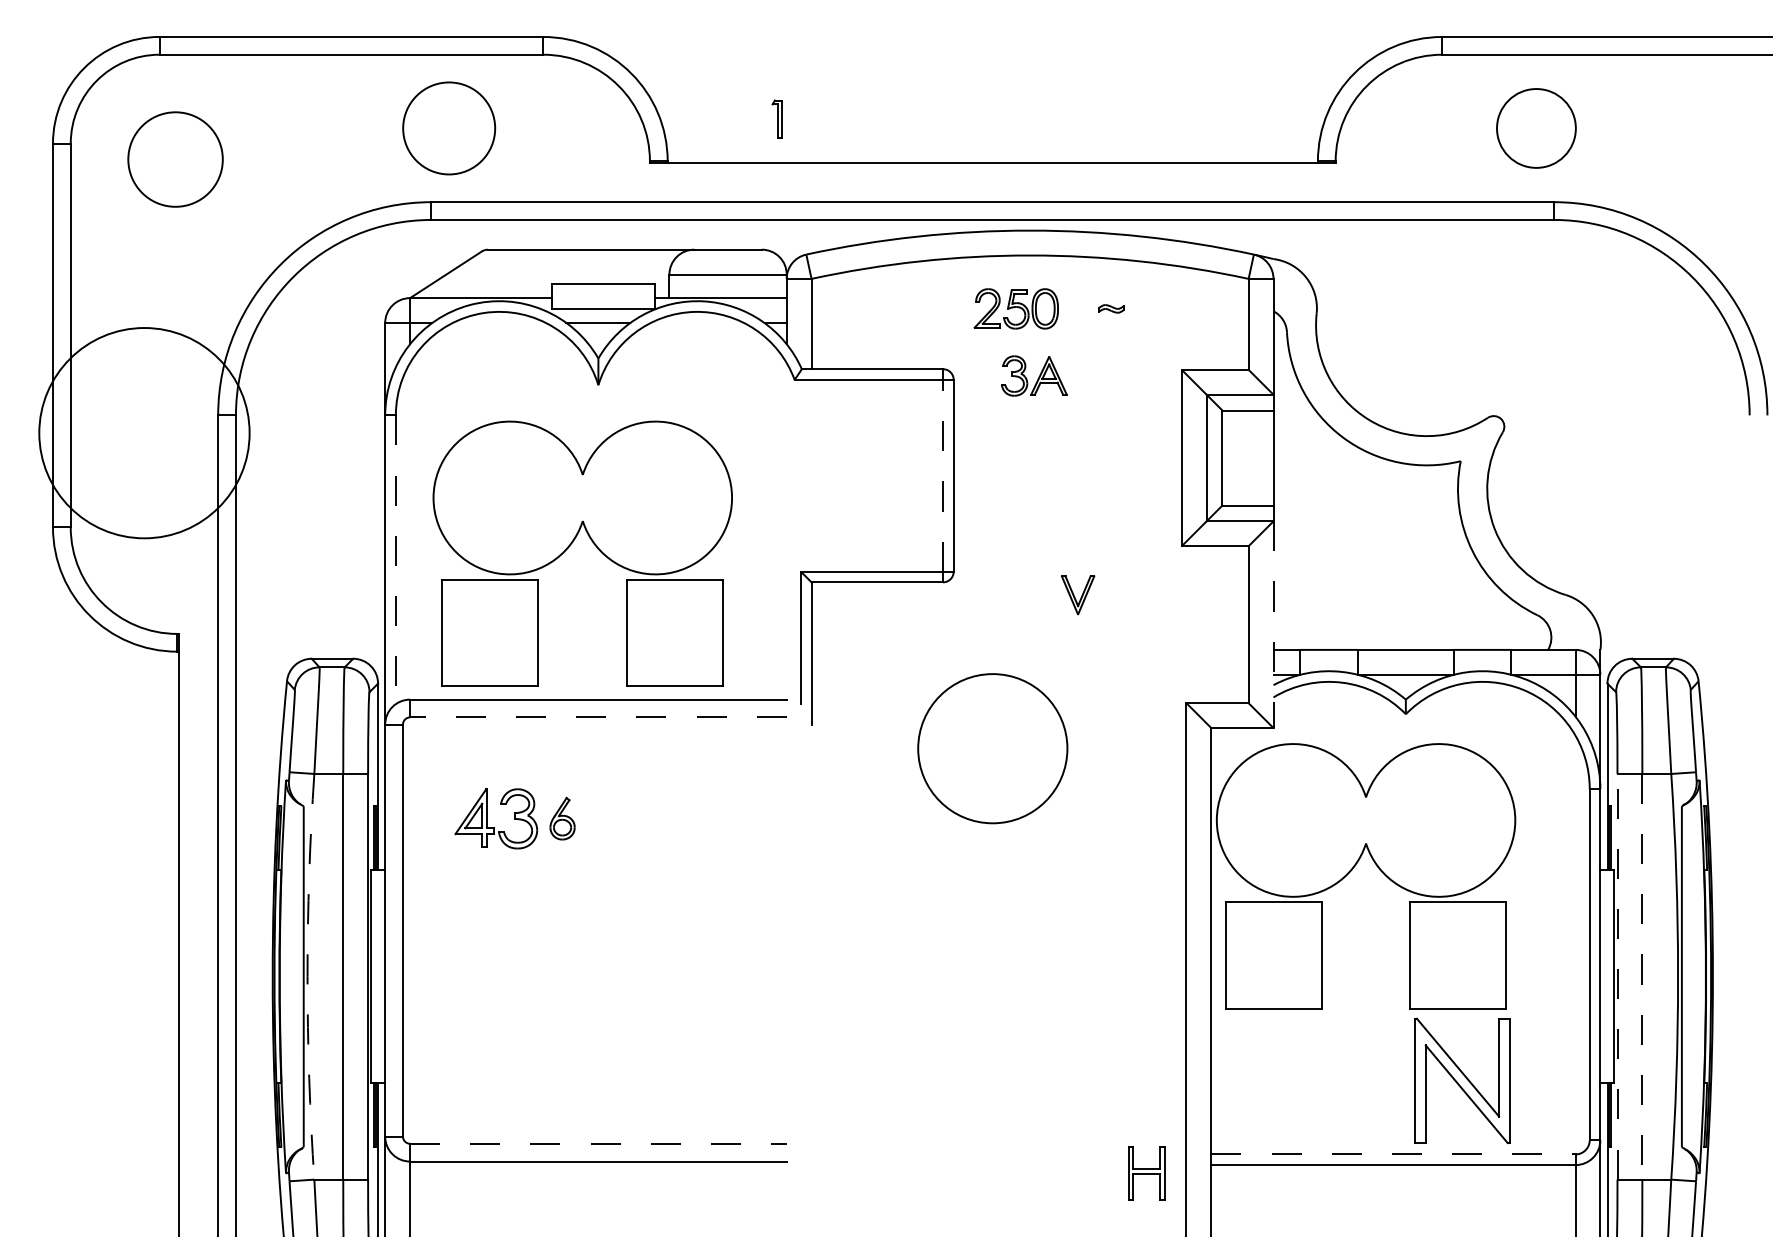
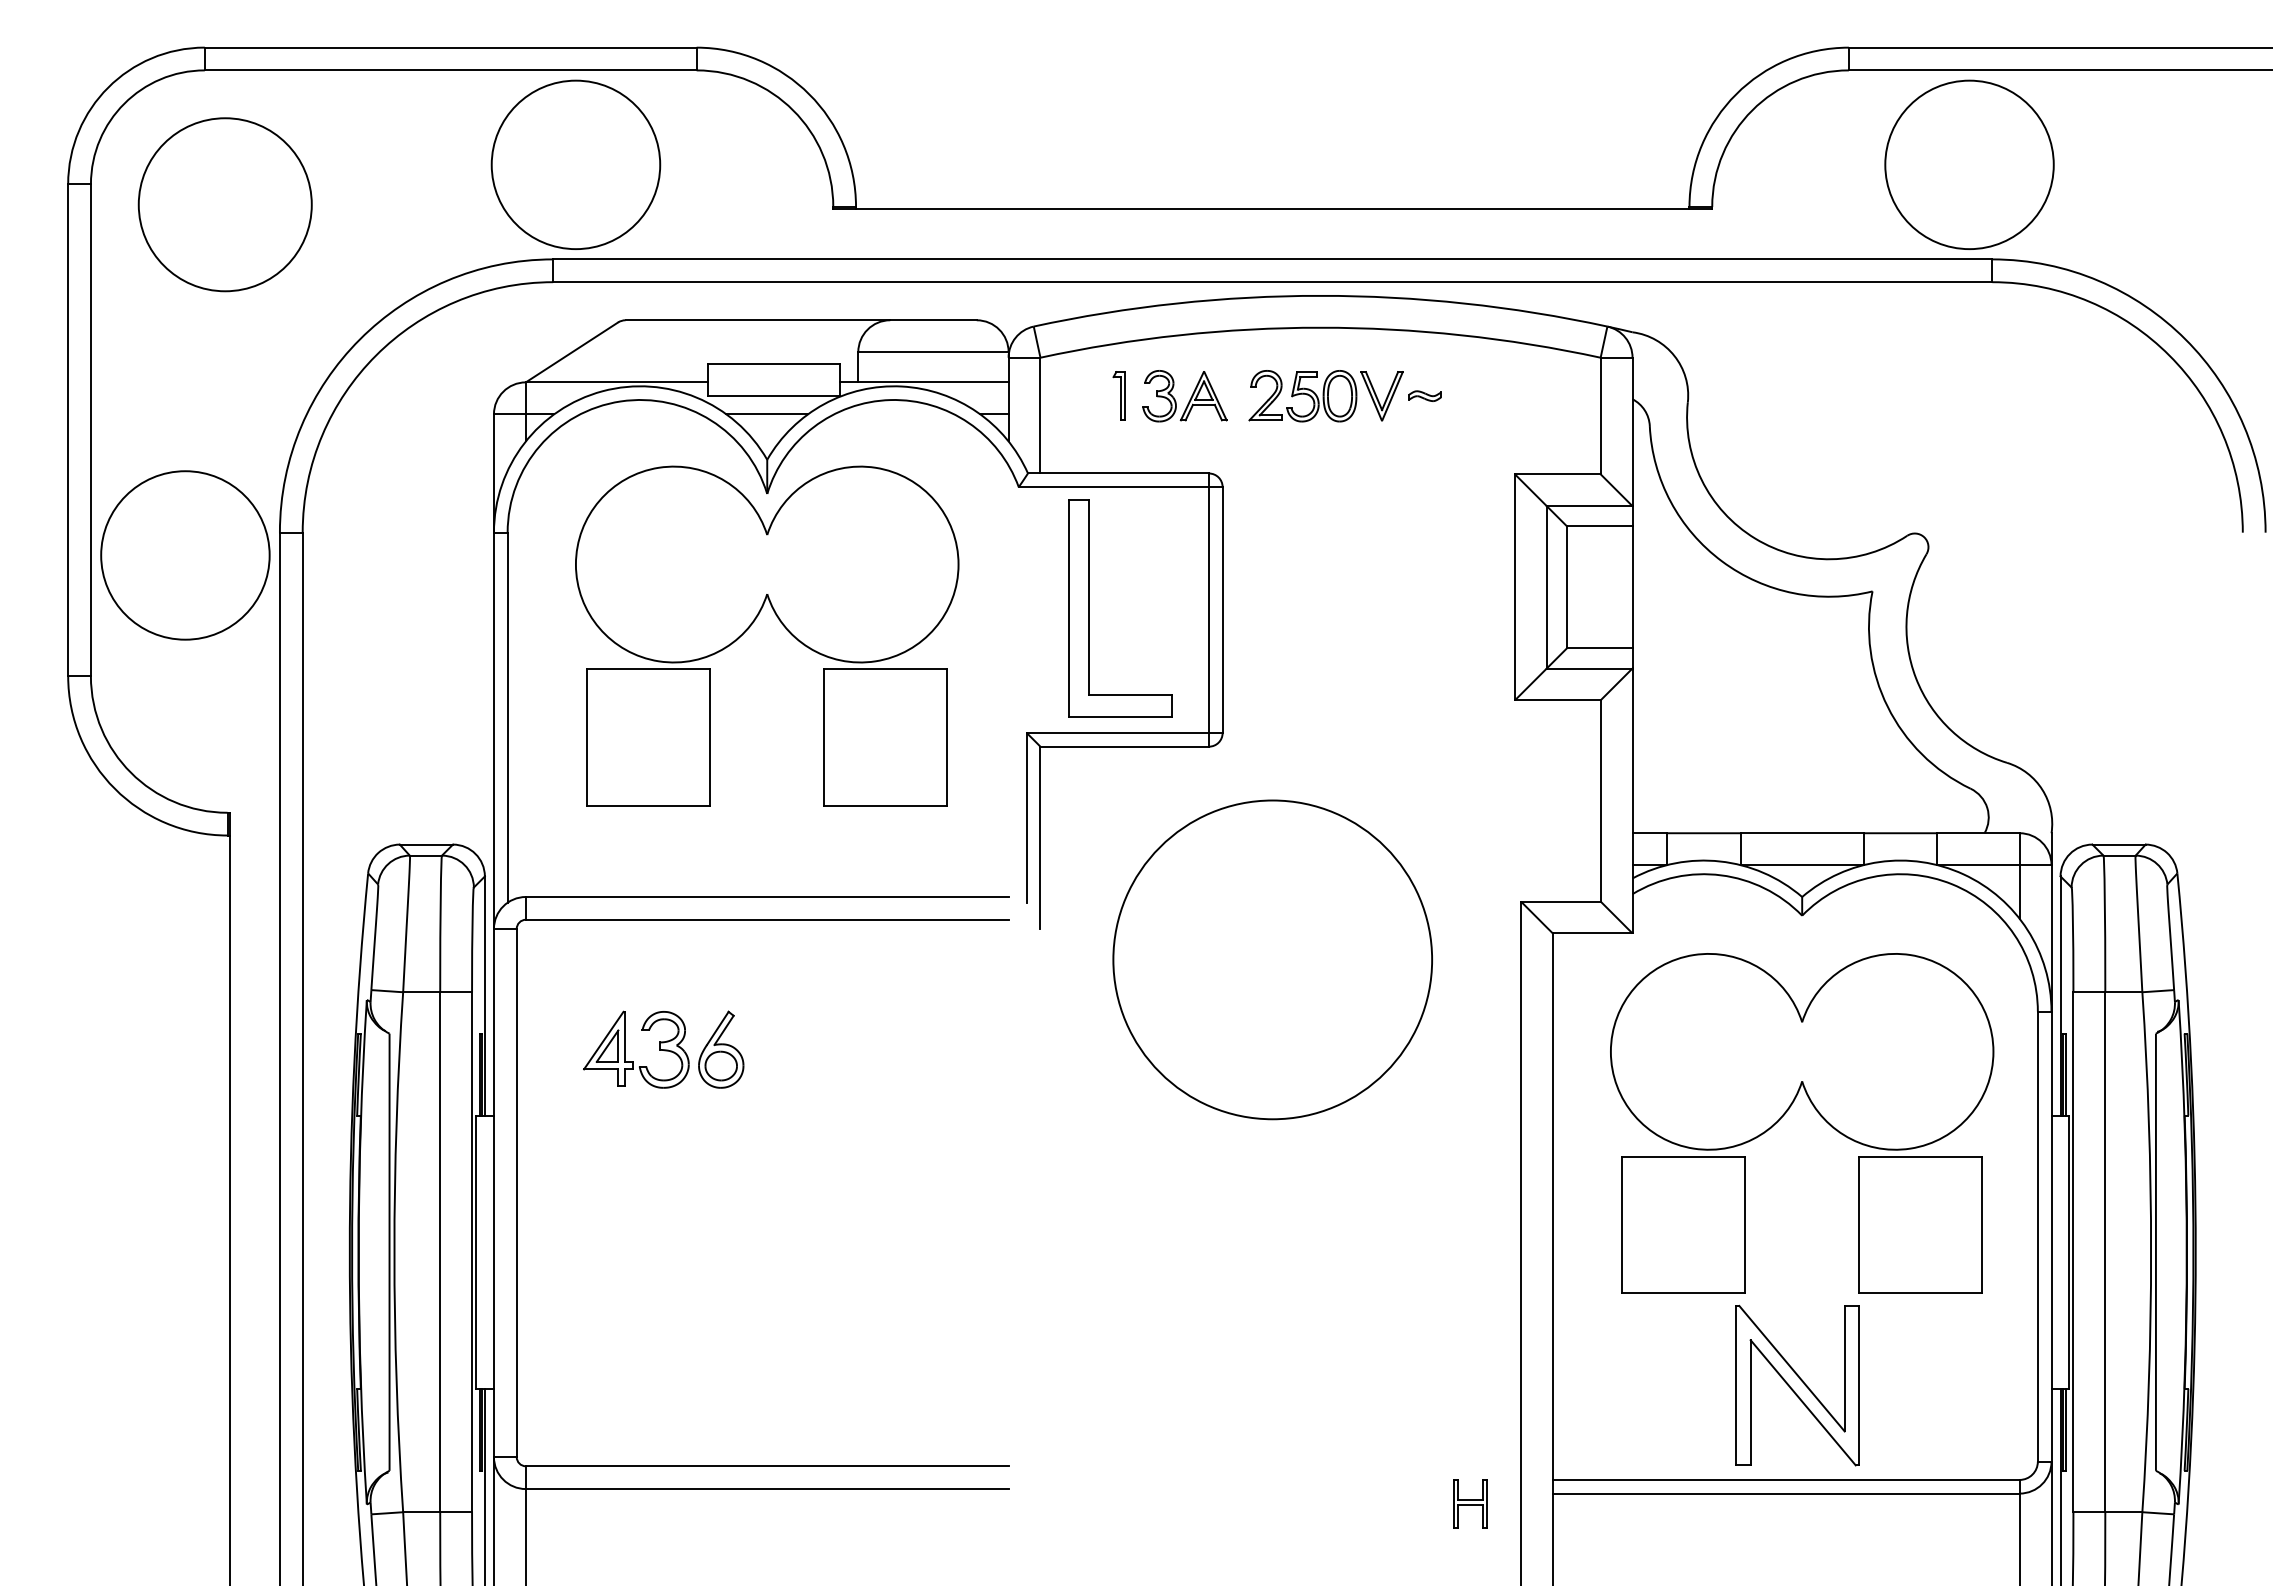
part: (776, 118) -> (1118, 395), moved
circle: (448, 128) -> (575, 164), size x1.43
circle: (1536, 128) -> (1969, 164), size x1.67
circle: (174, 159) -> (224, 204), size x1.43
part: (1033, 376) -> (1184, 396), moved
circle: (144, 433) -> (185, 555), size x0.62
part: (849, 474) -> (1089, 608), added
line: (942, 476) -> (1208, 610), dashed -> solid
part: (594, 545) -> (782, 625), moved
line: (395, 560) -> (507, 718), dashed -> solid
part: (1077, 595) -> (1381, 396), moved
line: (1273, 625) -> (1632, 801), dashed -> solid
line: (597, 717) -> (766, 919), dashed -> solid
circle: (992, 748) -> (1272, 959), size x1.67
part: (562, 818) -> (721, 1049), size x1.43
part: (1376, 866) -> (1815, 1110), moved
arc: (307, 977) -> (394, 1252), dashed -> solid
line: (1617, 977) -> (2073, 1252), dashed -> solid
line: (1642, 977) -> (2105, 1252), dashed -> solid
part: (1462, 1080) -> (1797, 1385), moved
line: (598, 1143) -> (767, 1466), dashed -> solid
line: (1393, 1154) -> (1786, 1479), dashed -> solid
part: (1147, 1172) -> (1470, 1503), size x0.71

